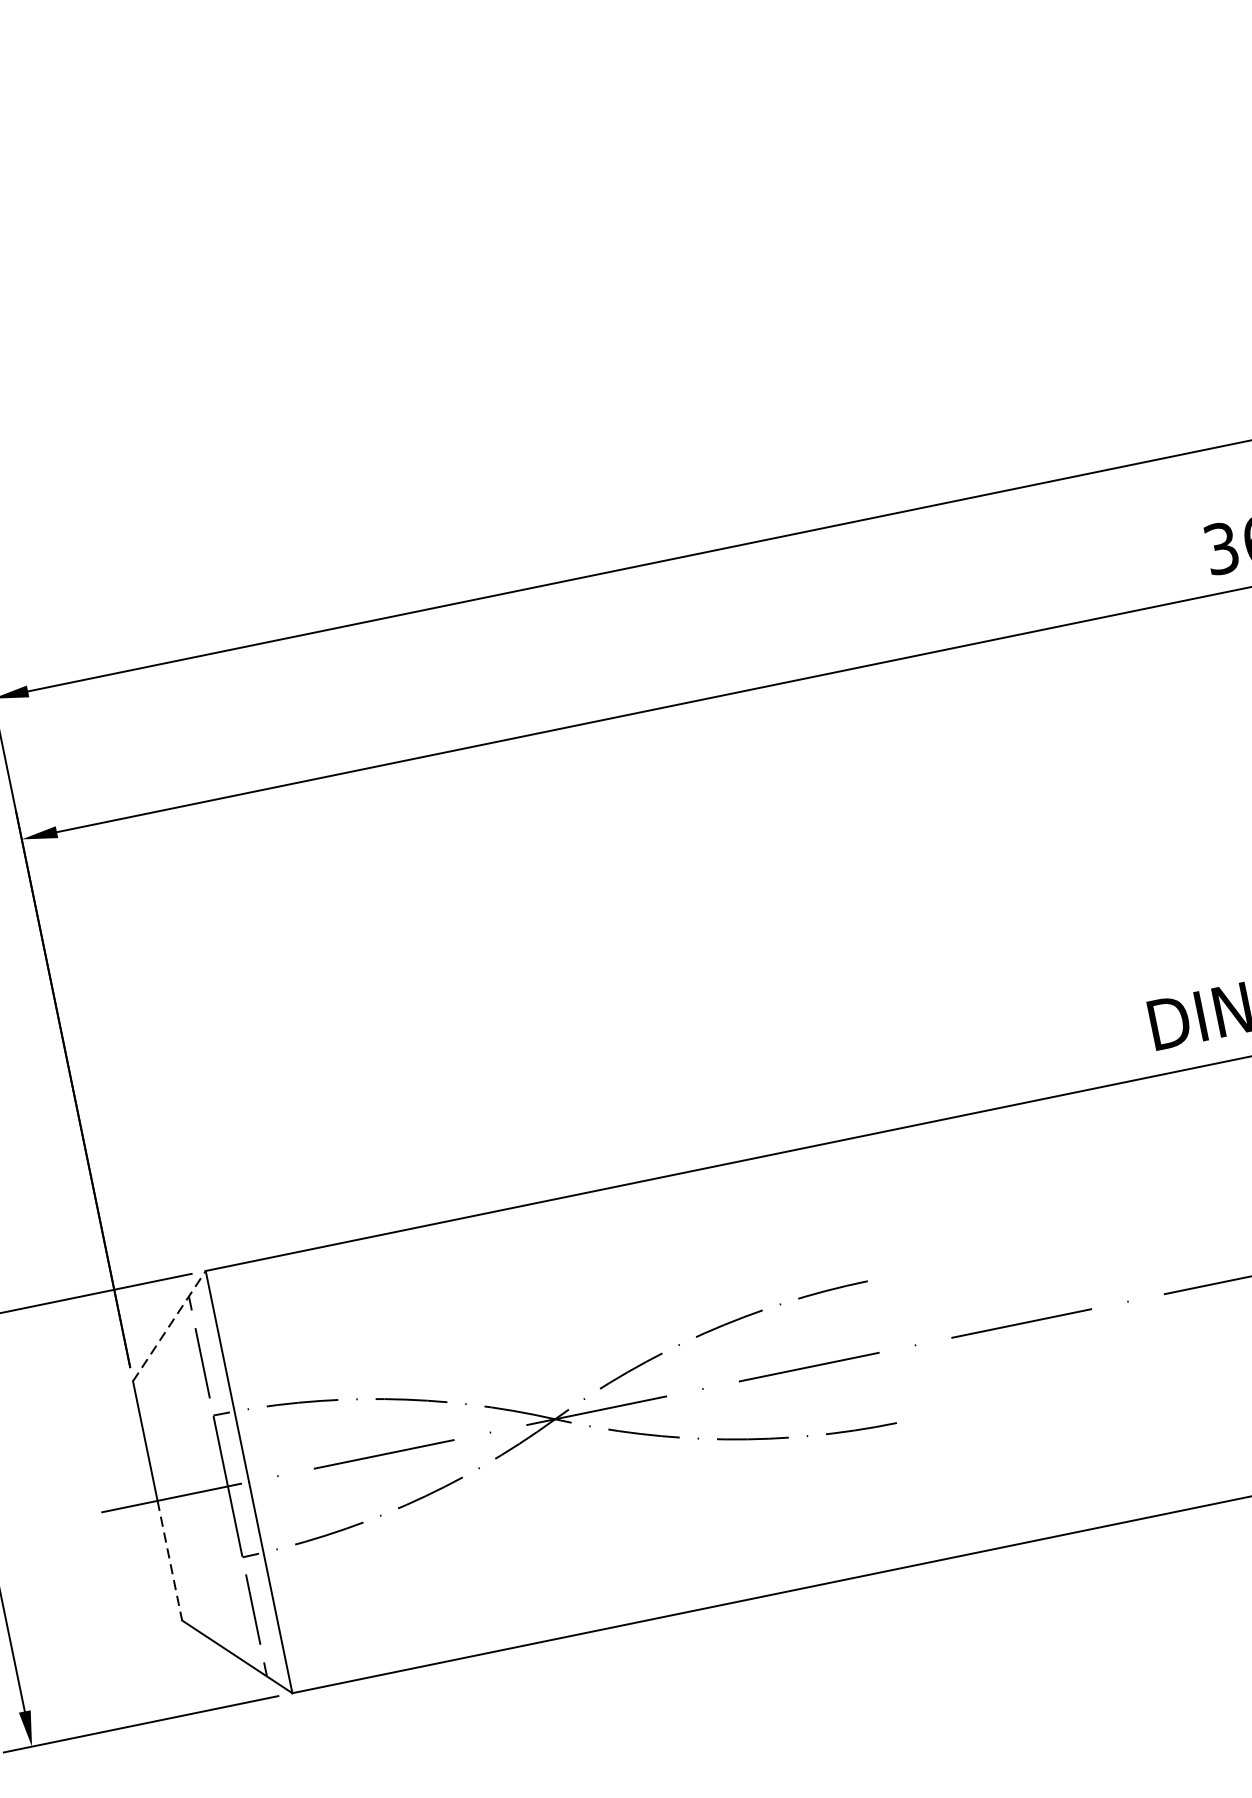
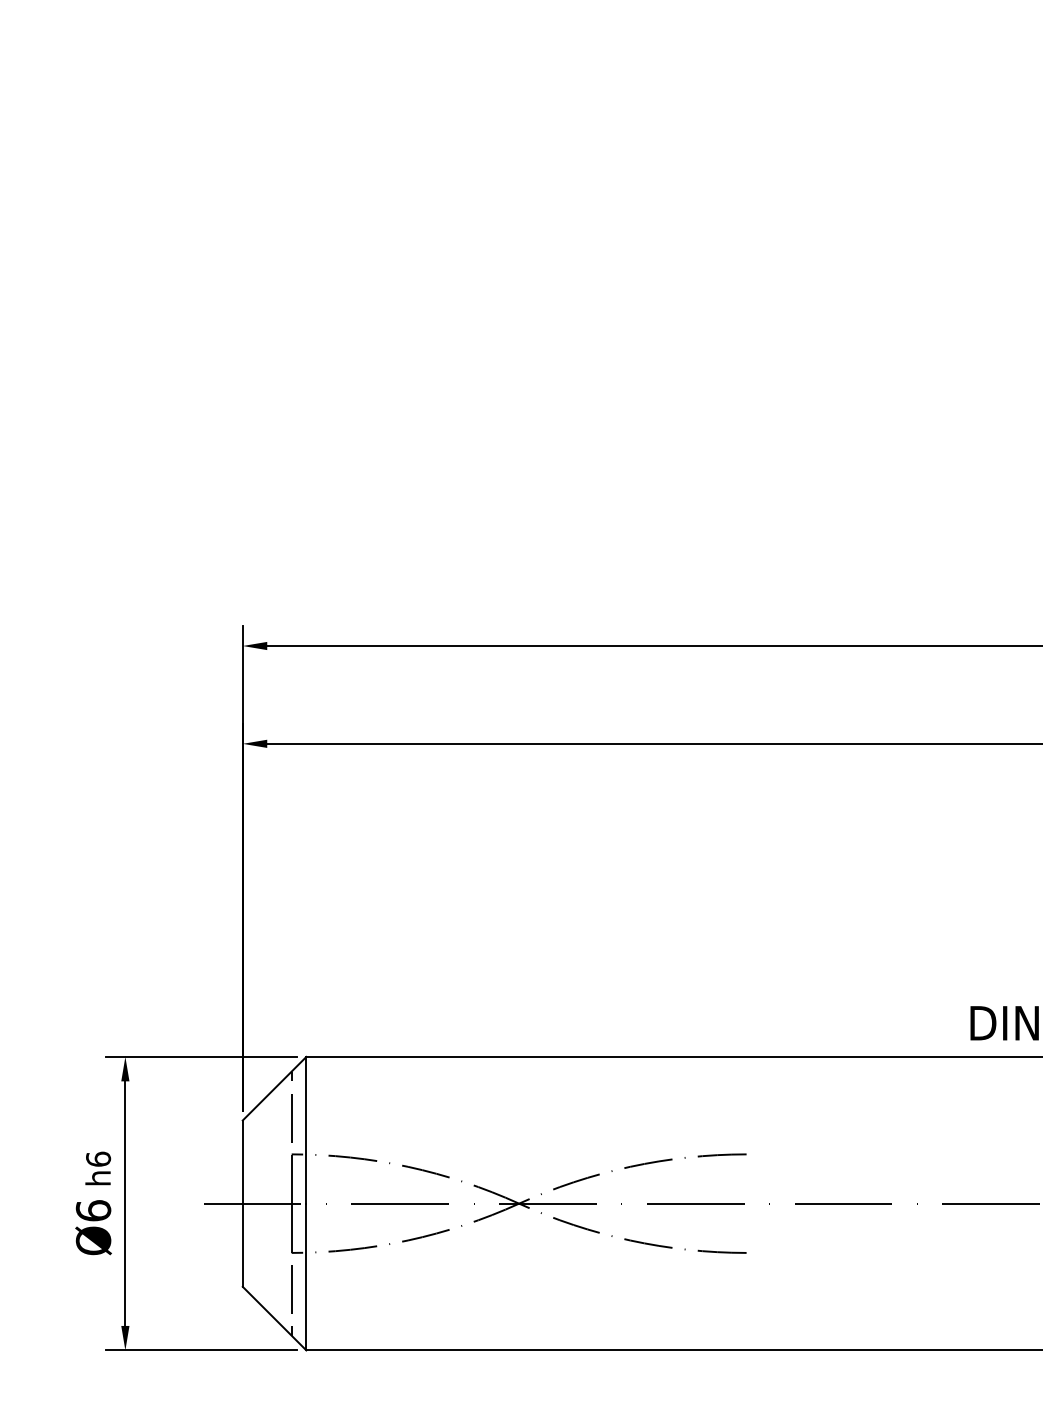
line: (169, 1325) -> (274, 1088), dashed -> solid
line: (169, 1561) -> (242, 1245), dashed -> solid

